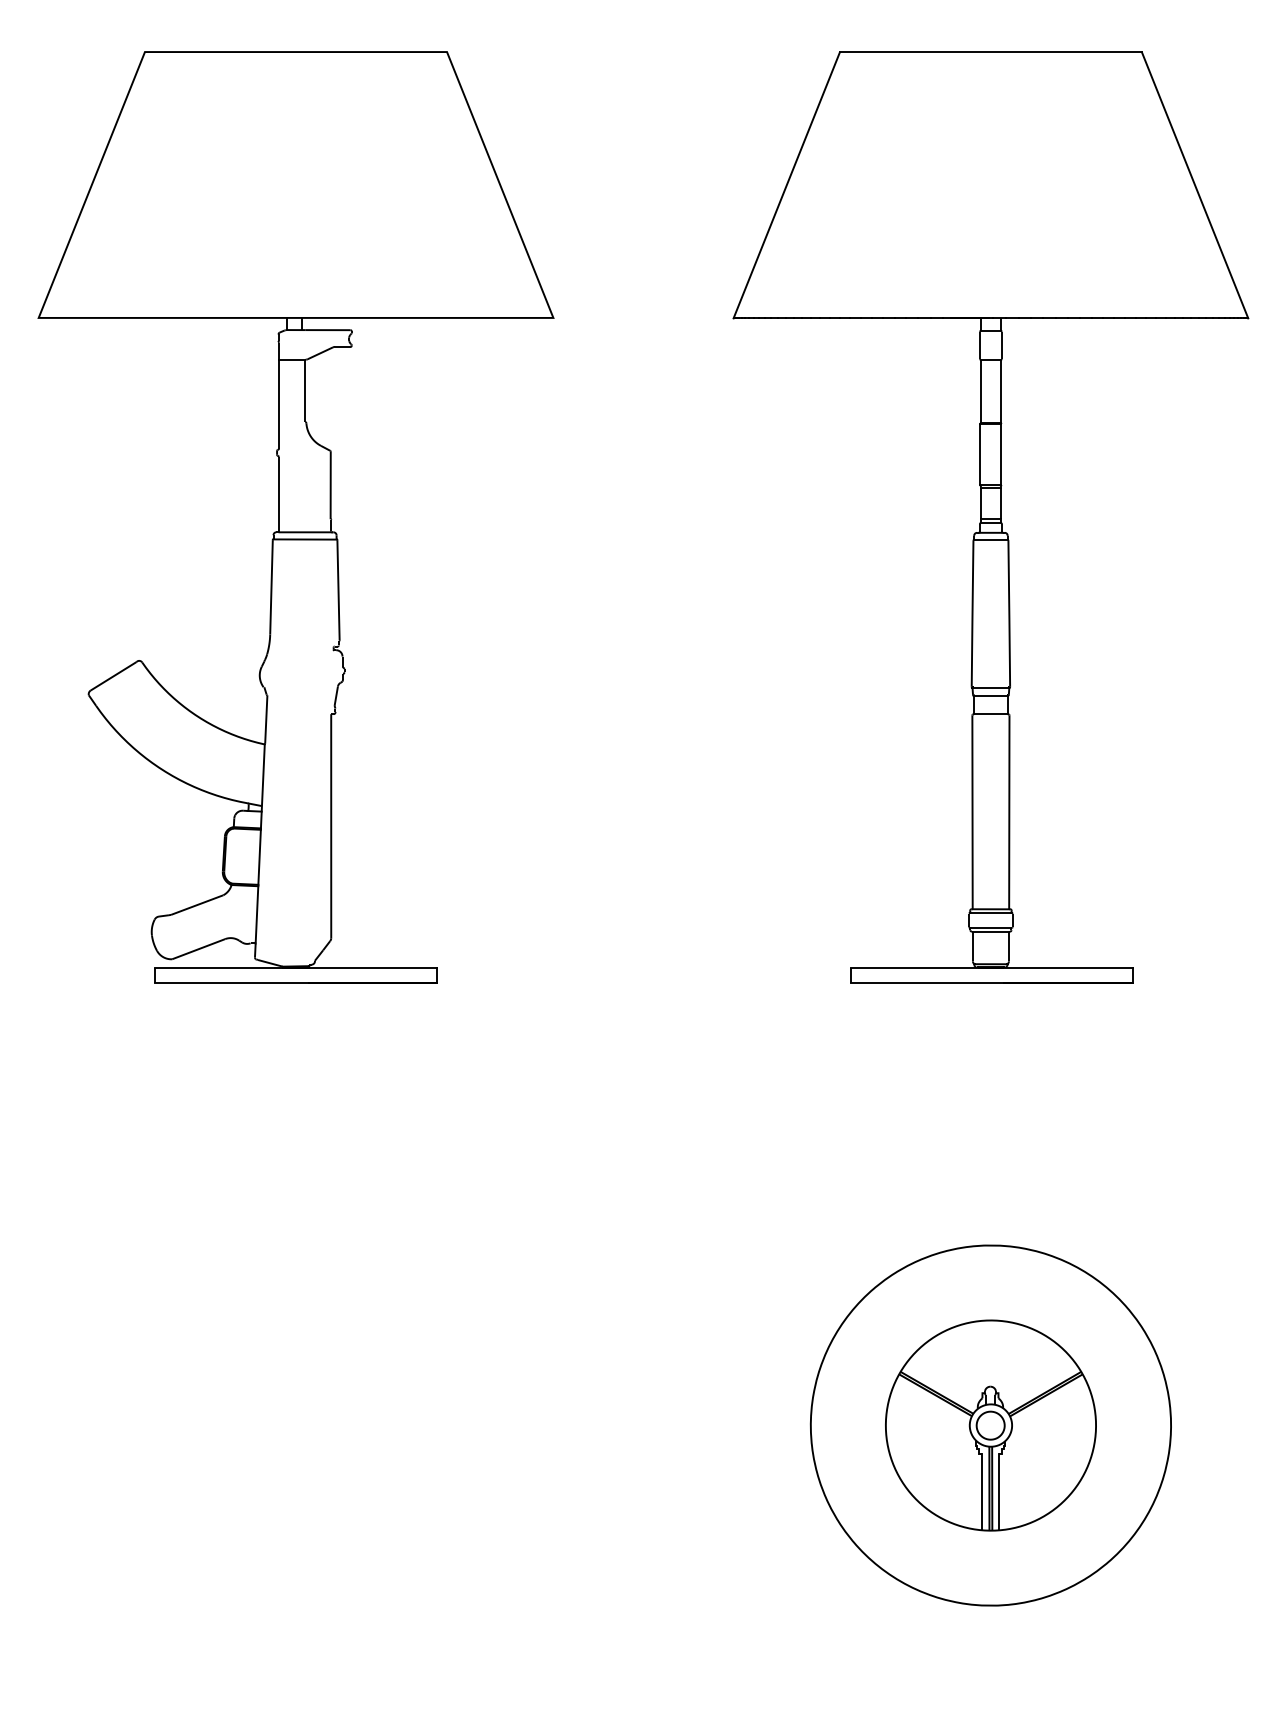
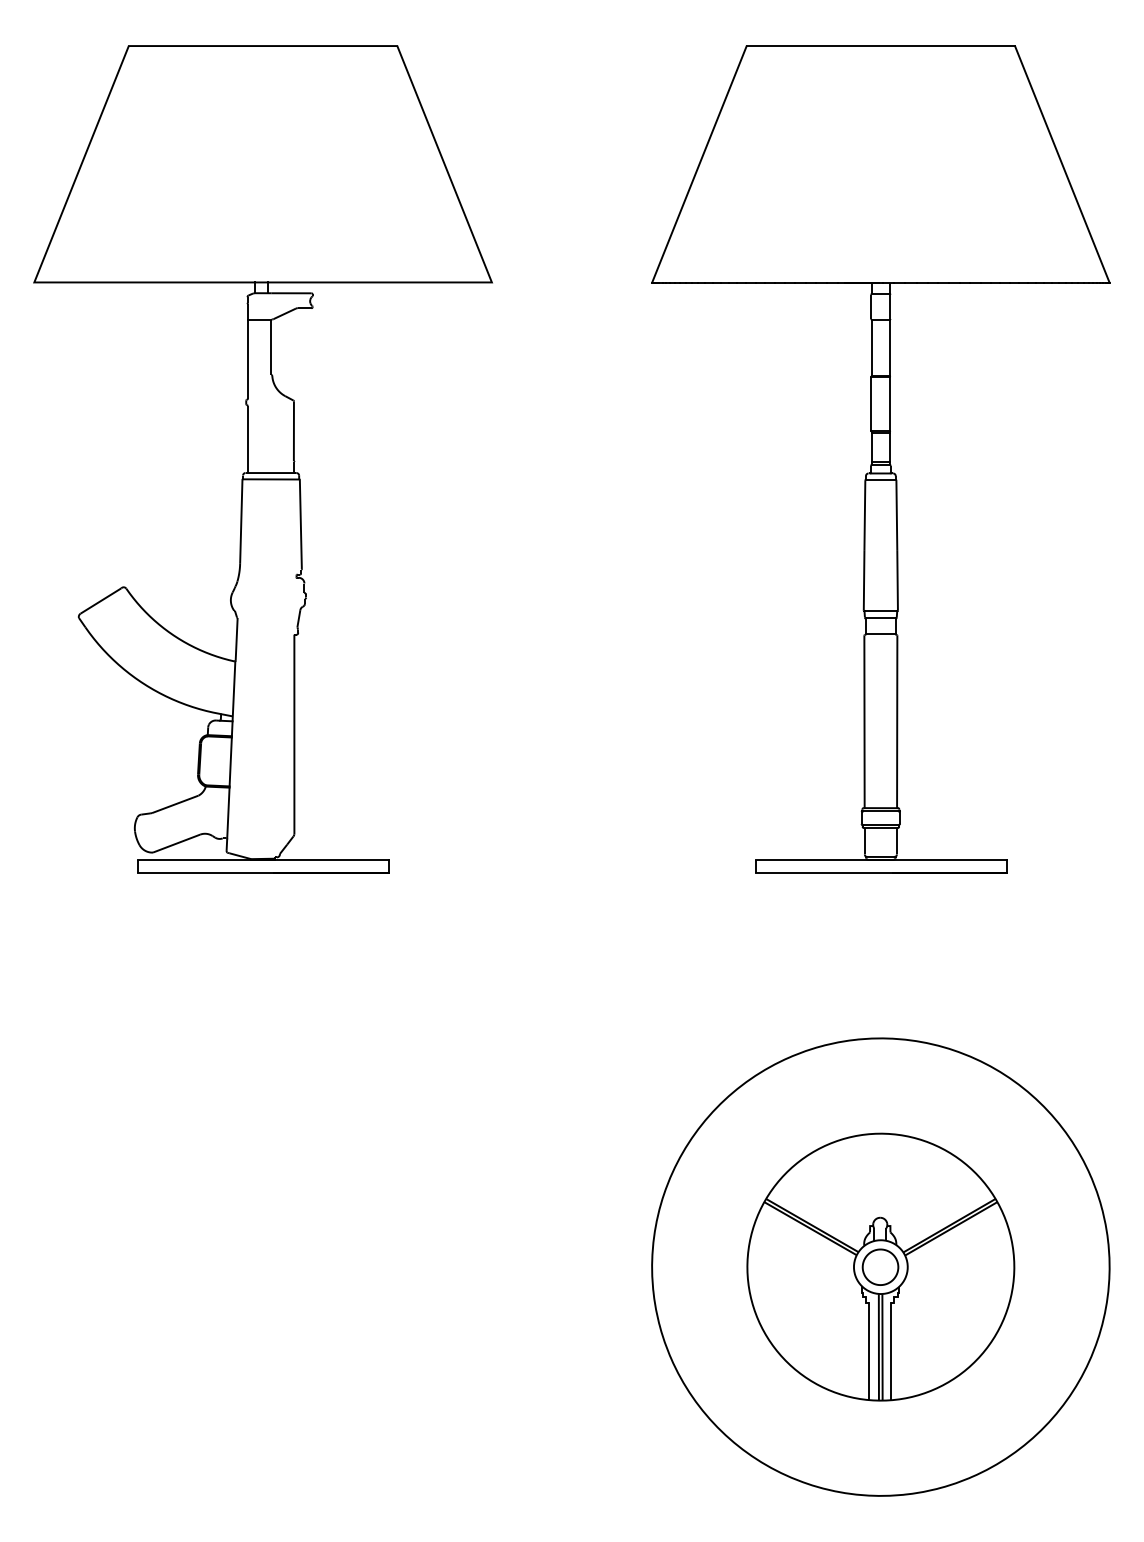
part: (990, 1425) -> (880, 1267), size x1.43

